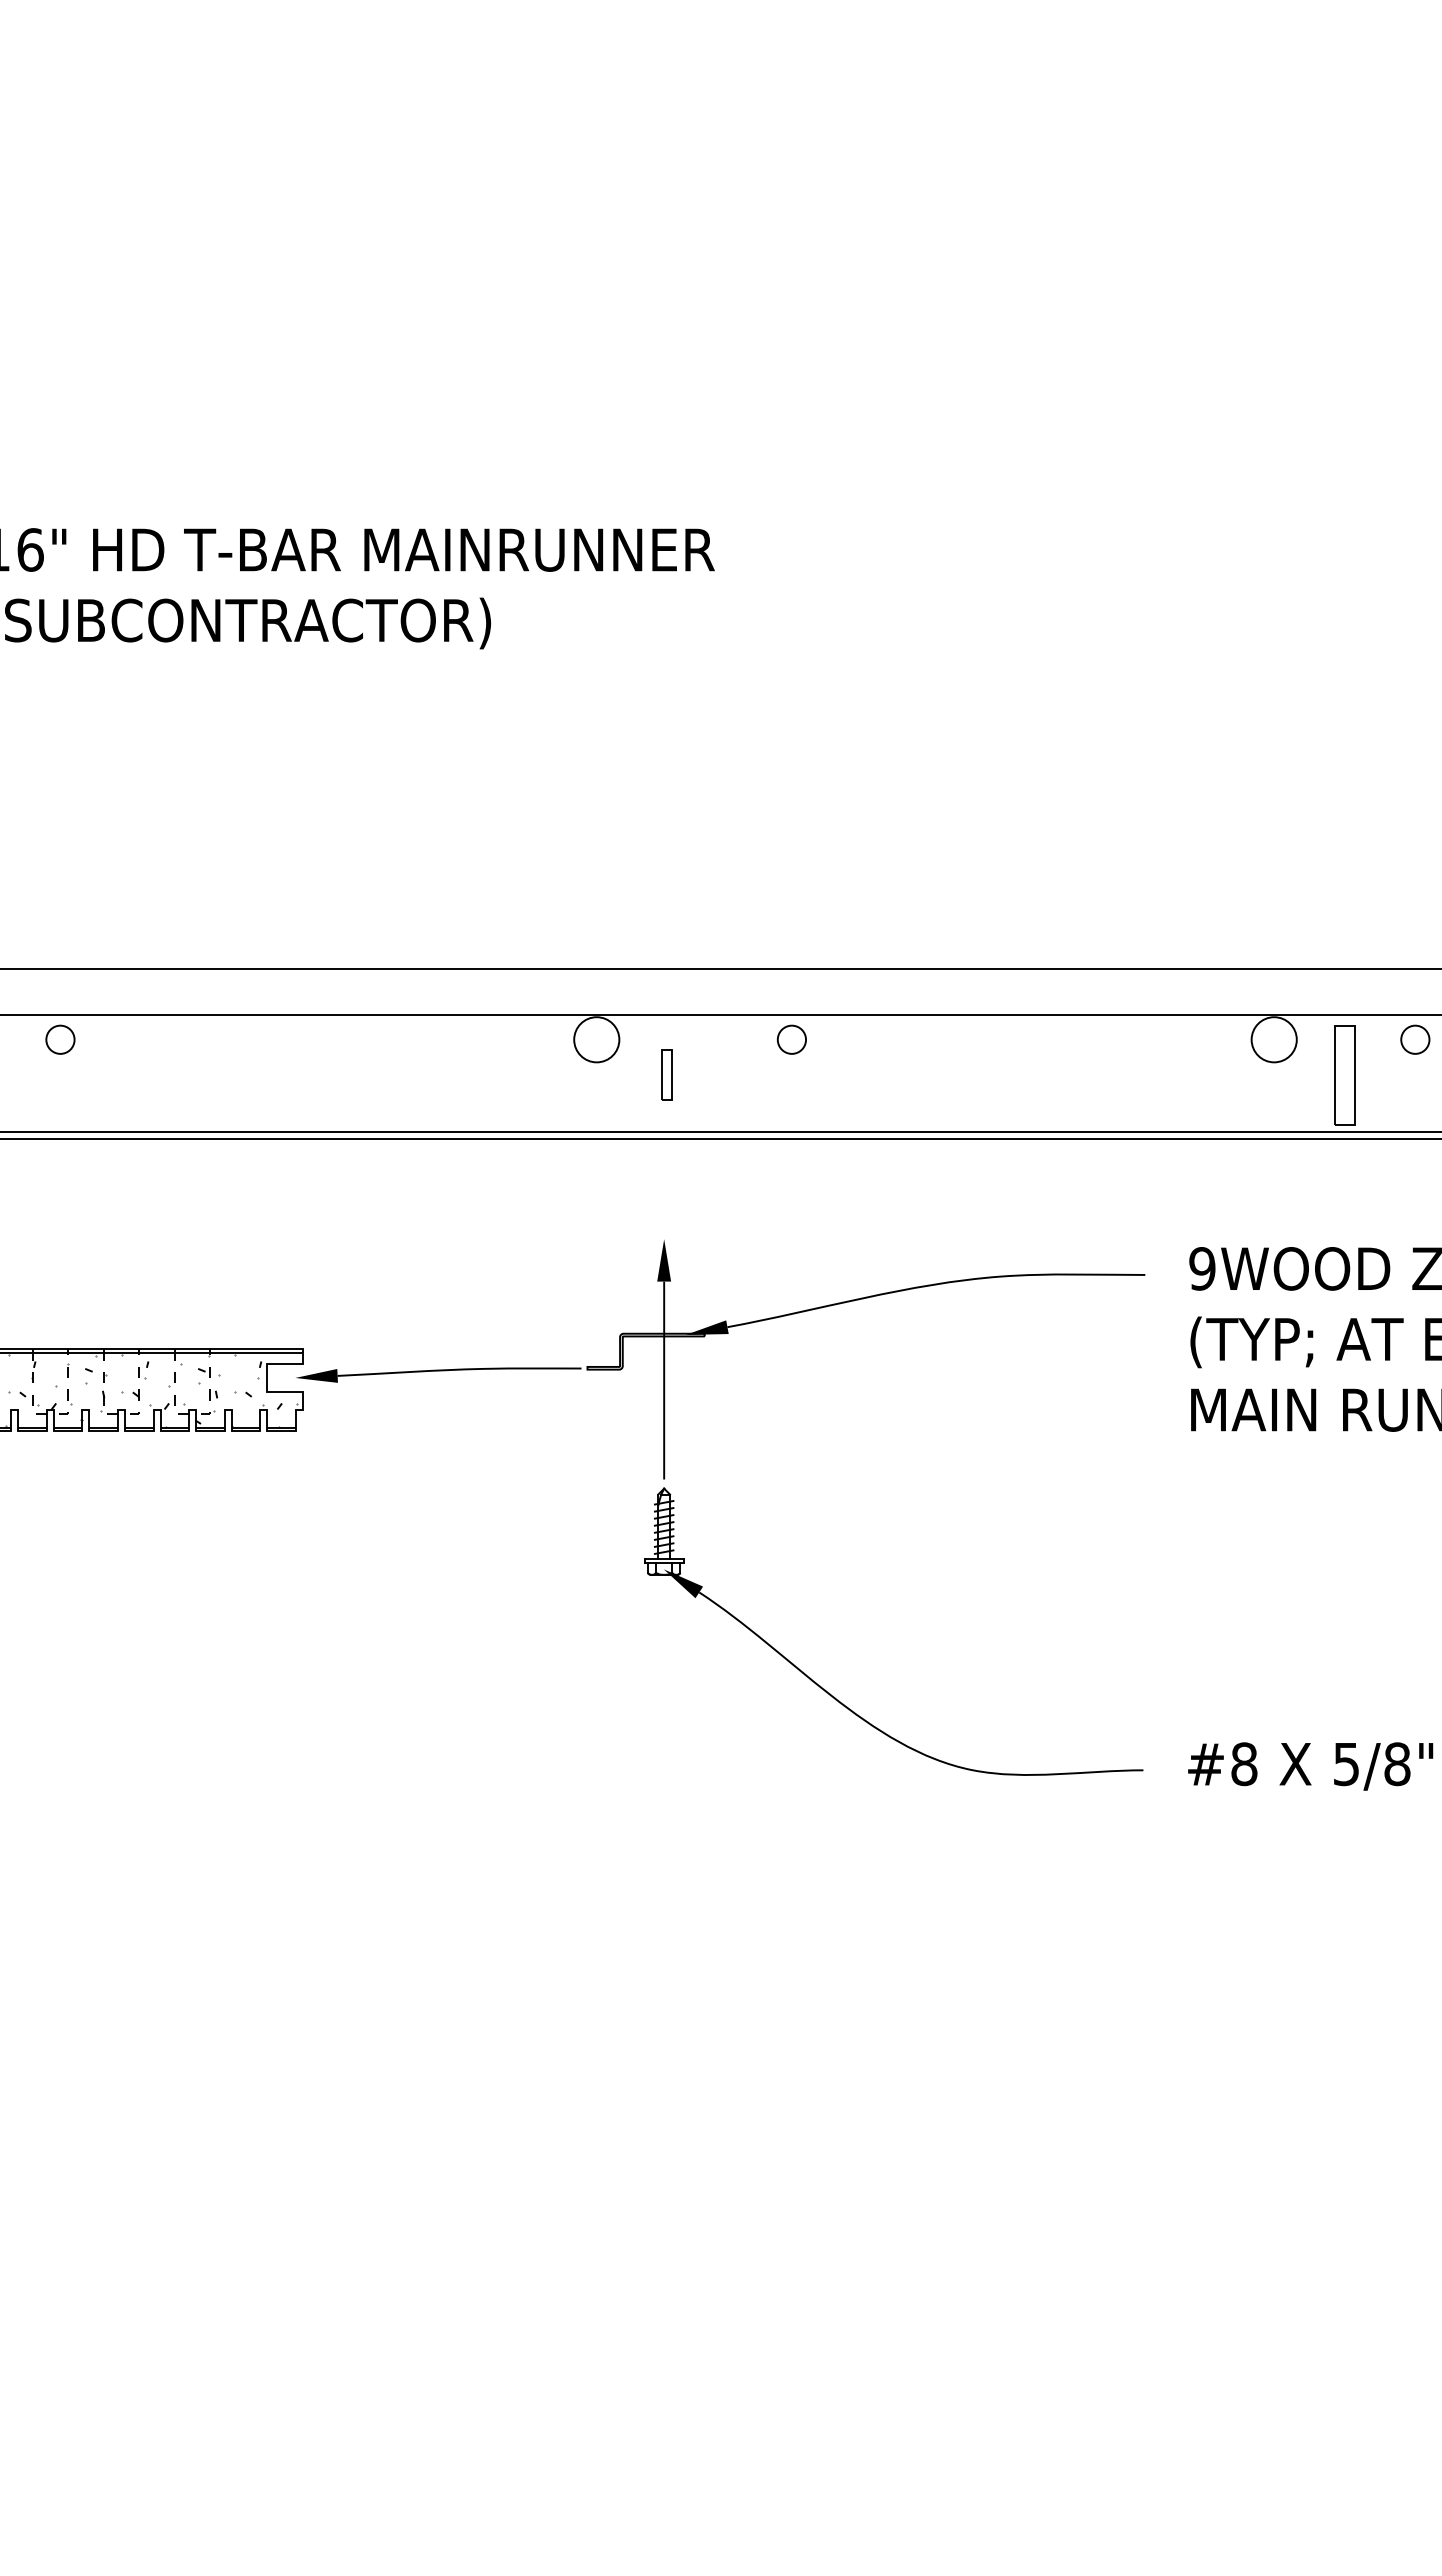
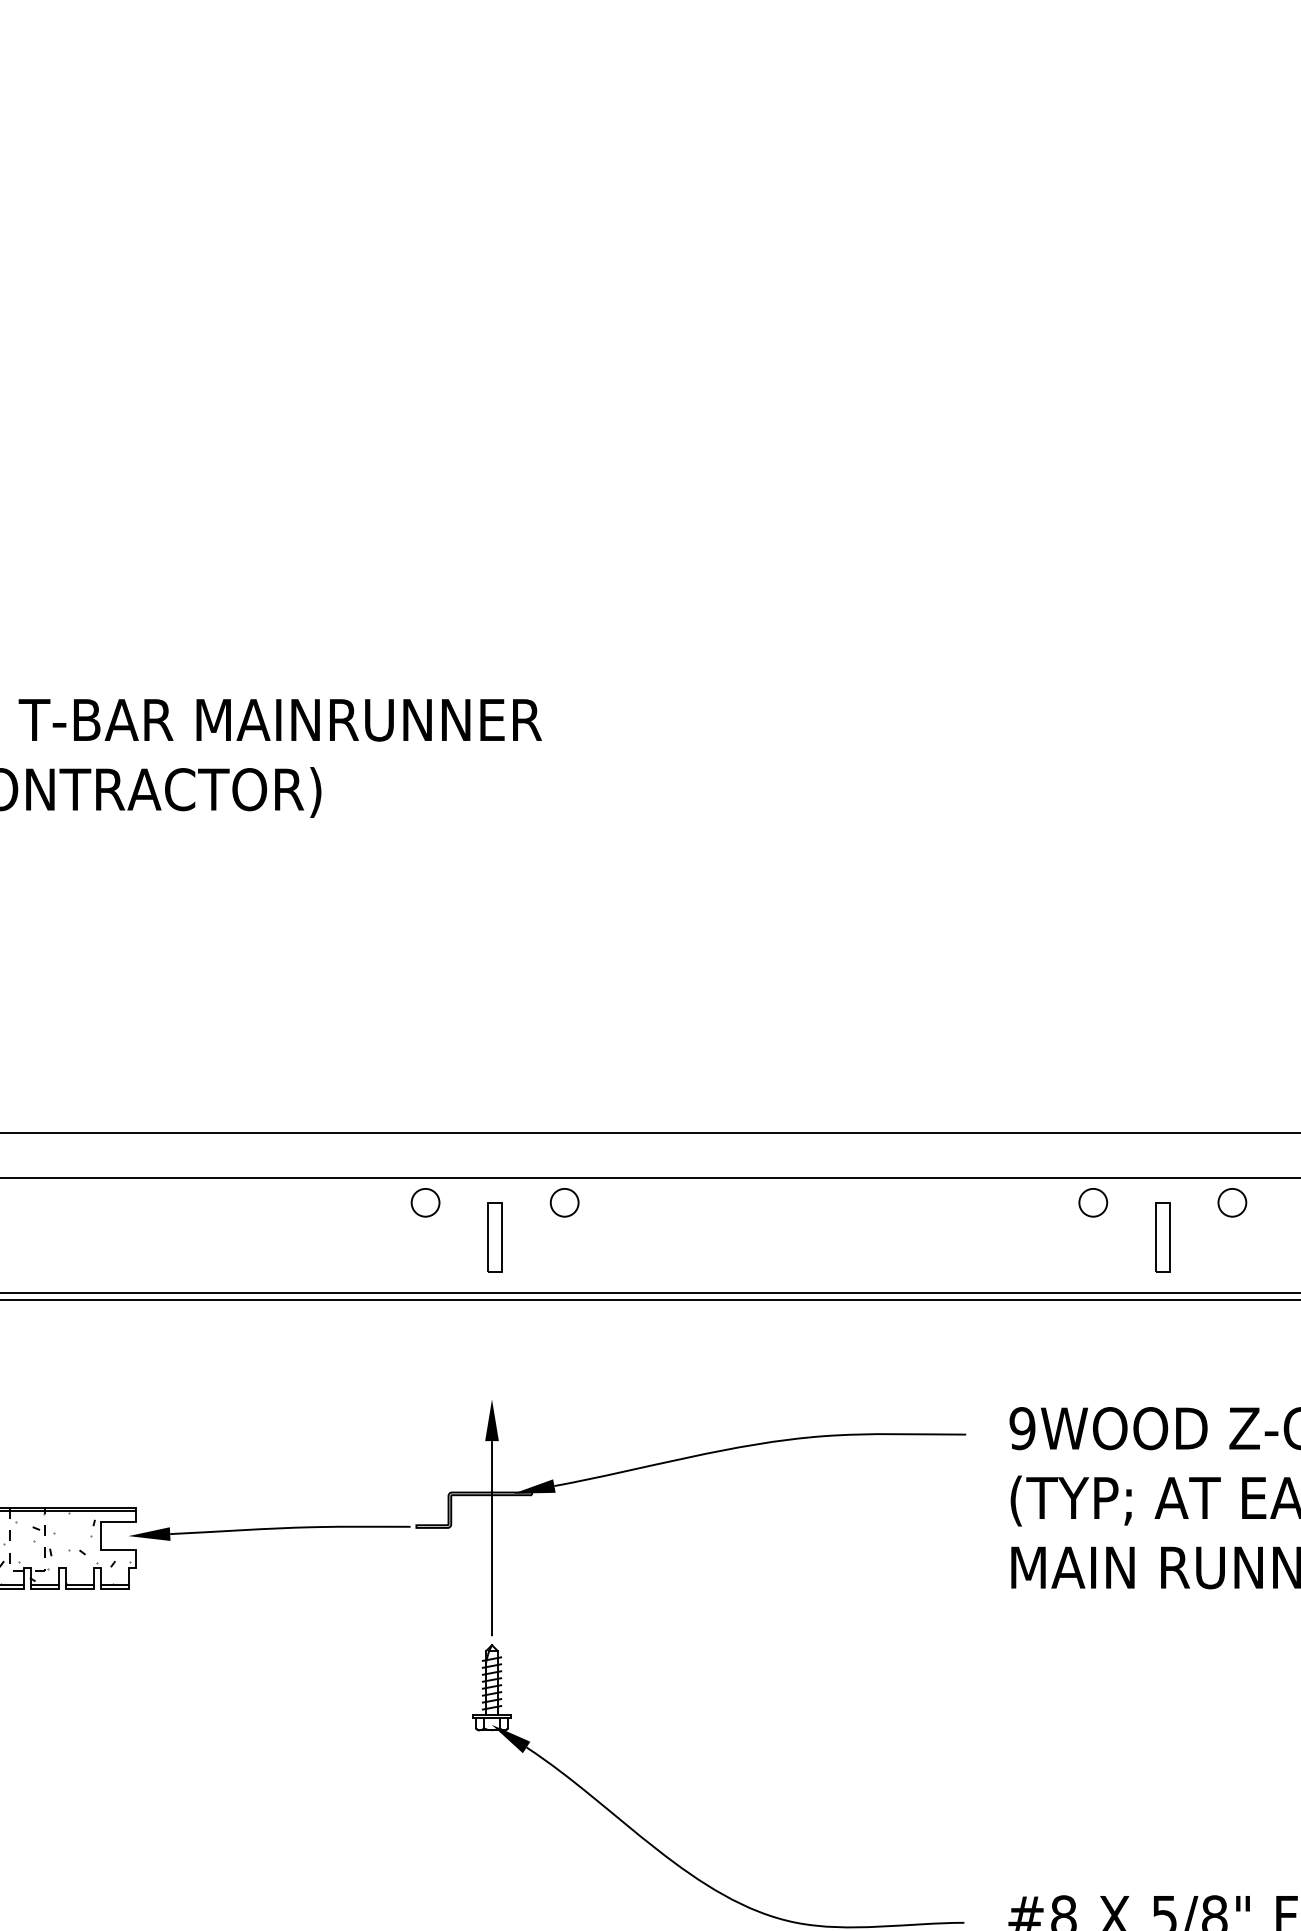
circle: (596, 1039) -> (425, 1202), size x0.62
circle: (791, 1039) -> (564, 1202), moved
circle: (1274, 1039) -> (1093, 1202), size x0.62
part: (666, 1074) -> (494, 1237), size x1.43
part: (1344, 1074) -> (1162, 1237), size x0.71

